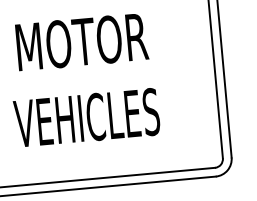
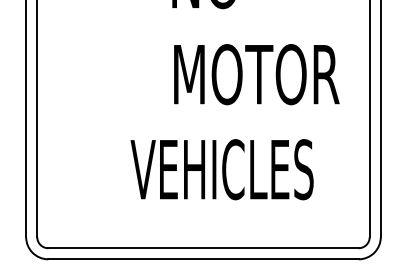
text: (81, 42) -> (256, 74), moved
text: (86, 117) -> (221, 169), moved

